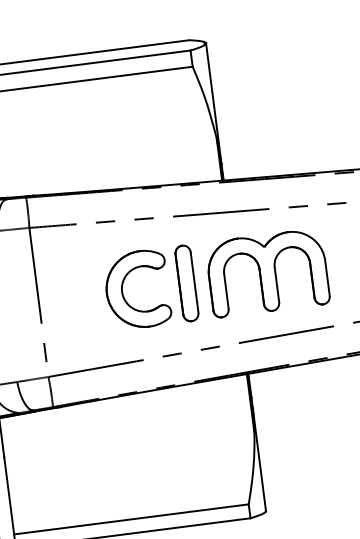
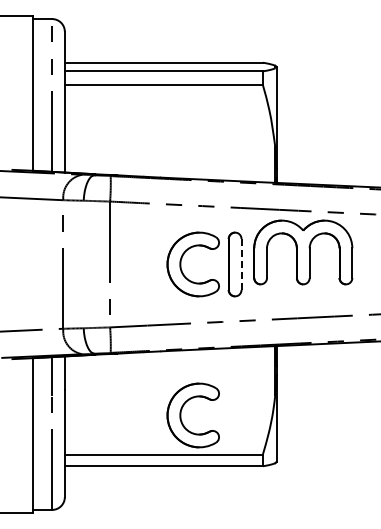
part: (267, 273) -> (303, 252), moved
line: (194, 282) -> (241, 264), solid -> dashed
part: (146, 470) -> (181, 415), added

